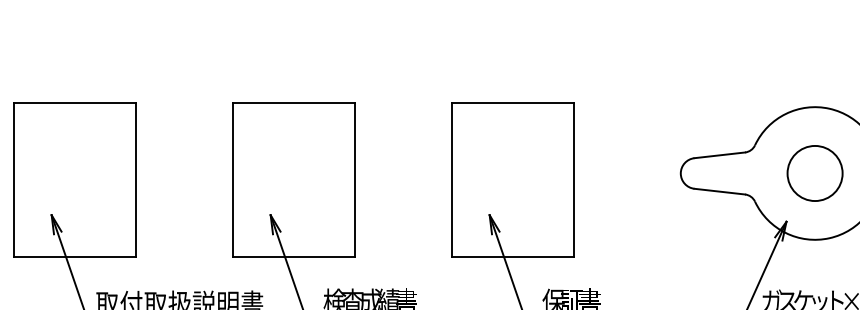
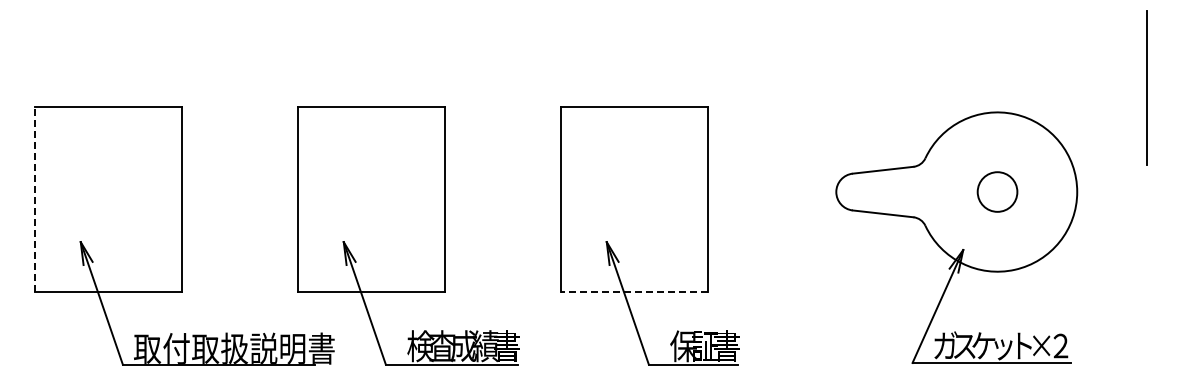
circle: (815, 173) -> (997, 191), size x0.6
line: (13, 179) -> (35, 199), solid -> dashed
line: (512, 257) -> (634, 292), solid -> dashed

